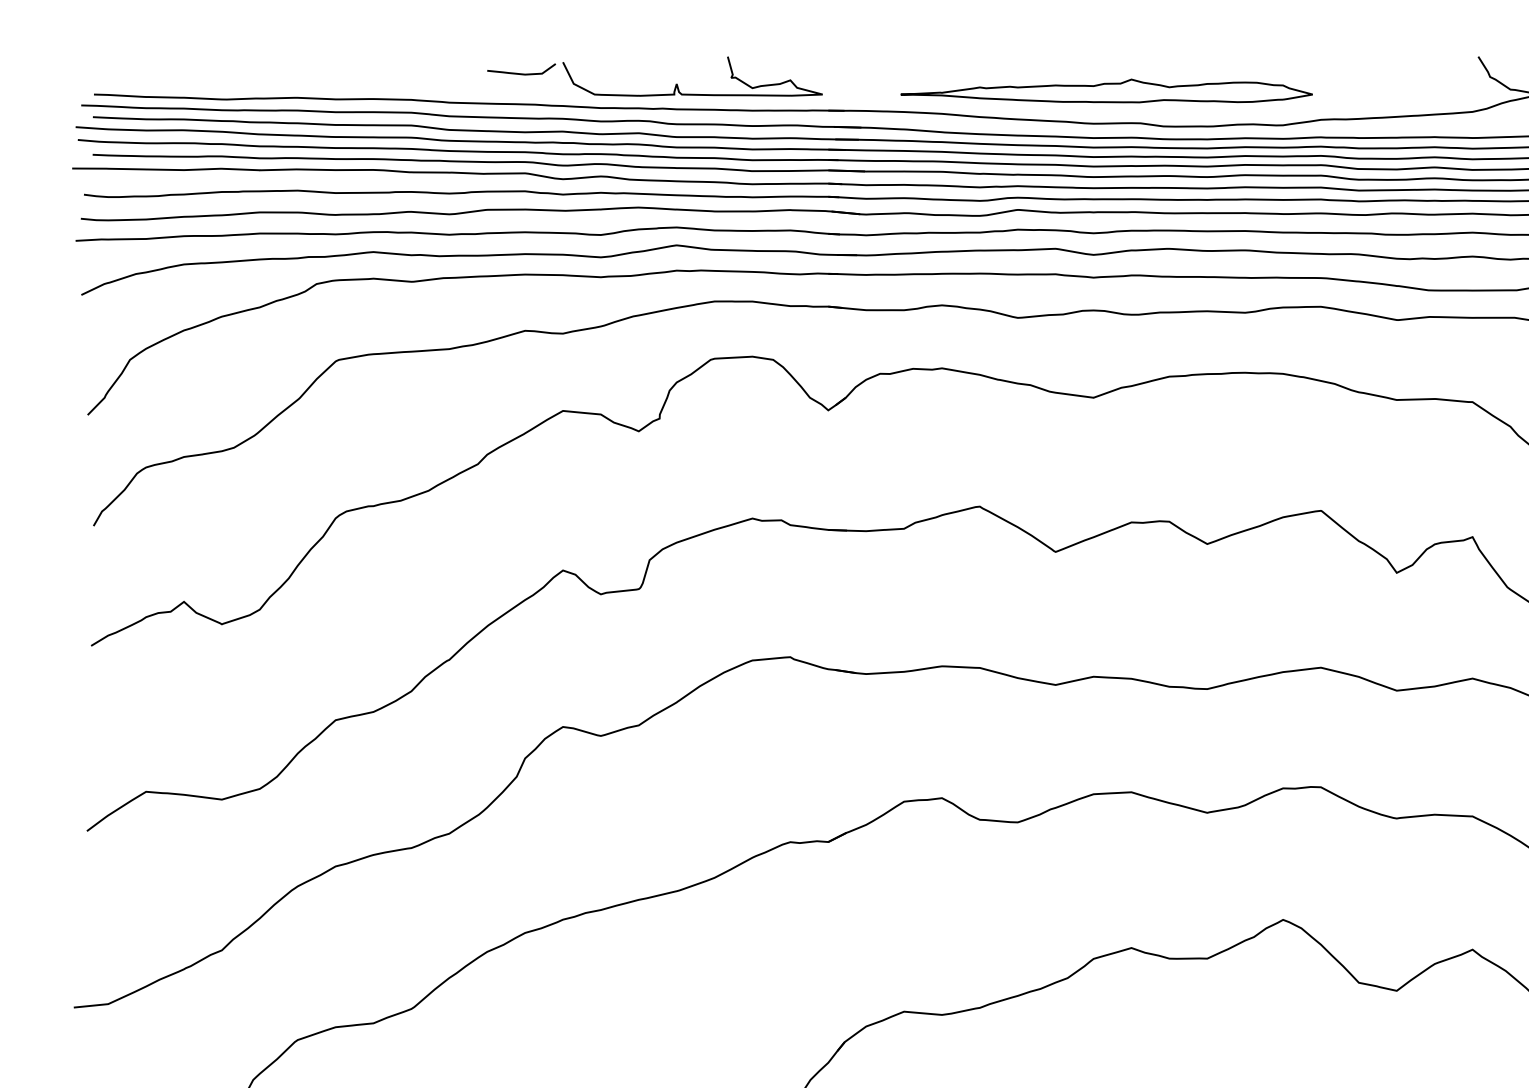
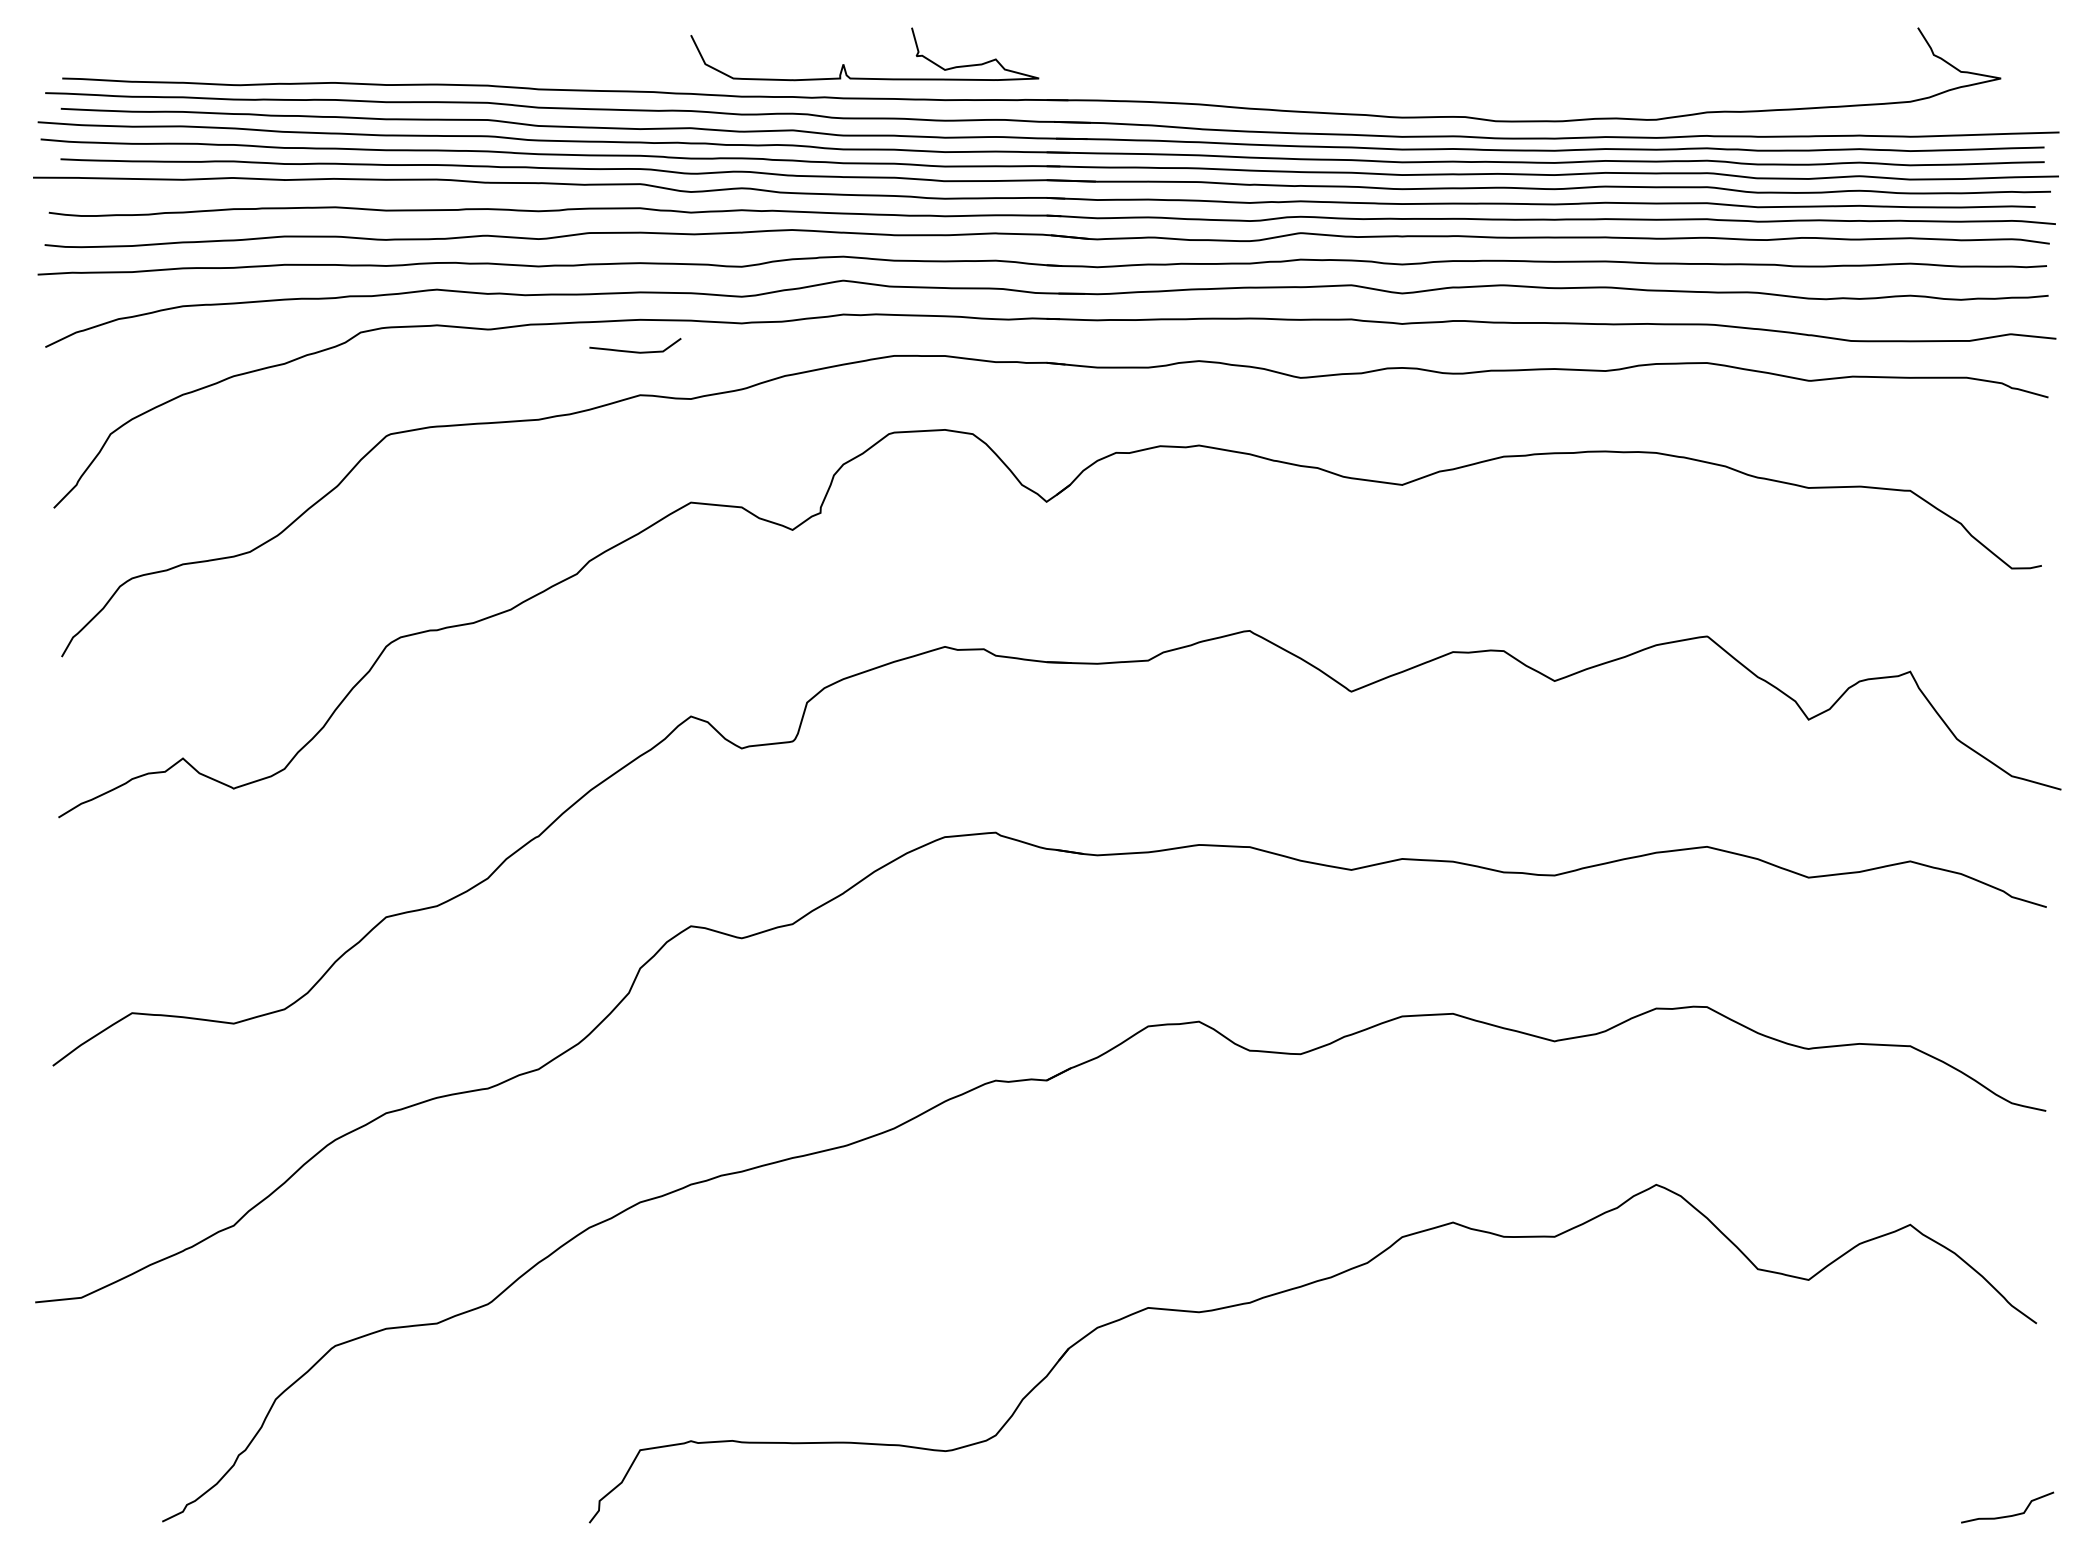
curve: (521, 73) -> (635, 351), moved
part: (1106, 90) -> (1419, 73), removed

